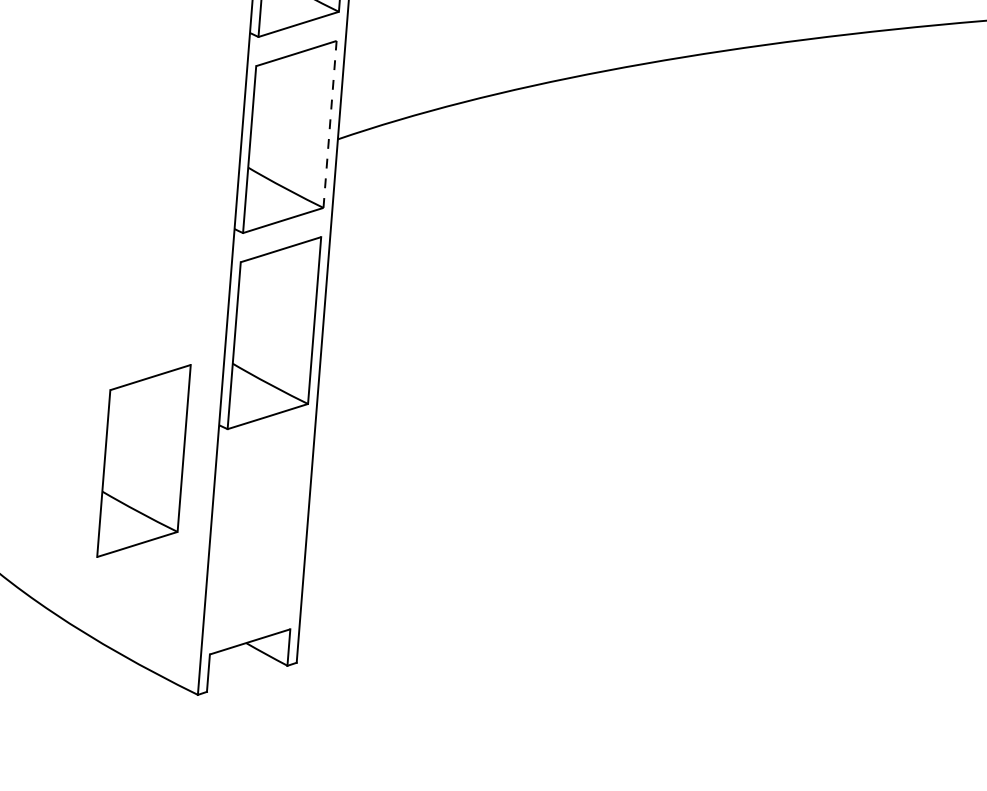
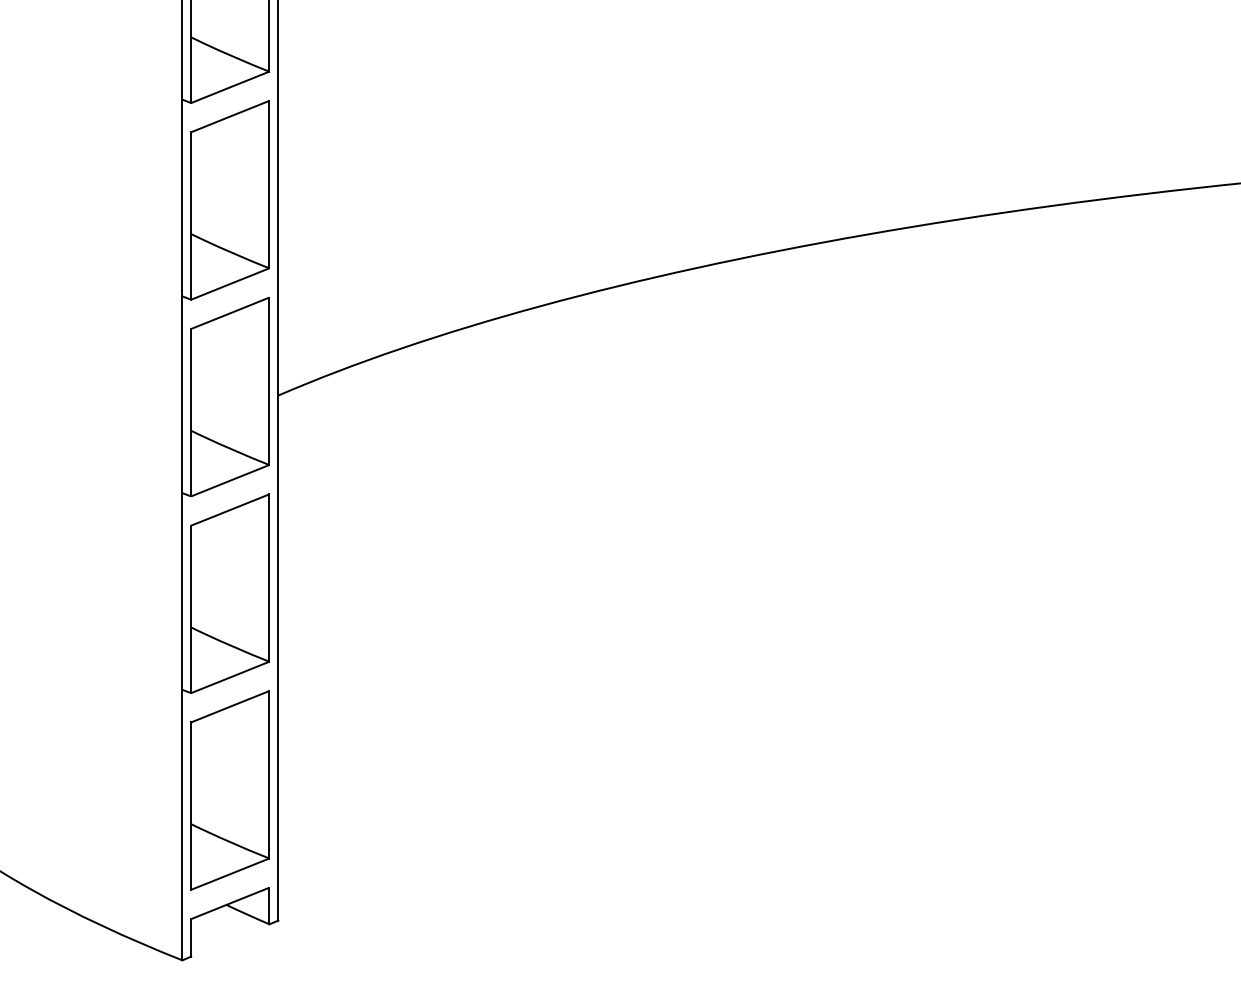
line: (330, 124) -> (269, 381), dashed -> solid
part: (143, 461) -> (229, 790), moved

